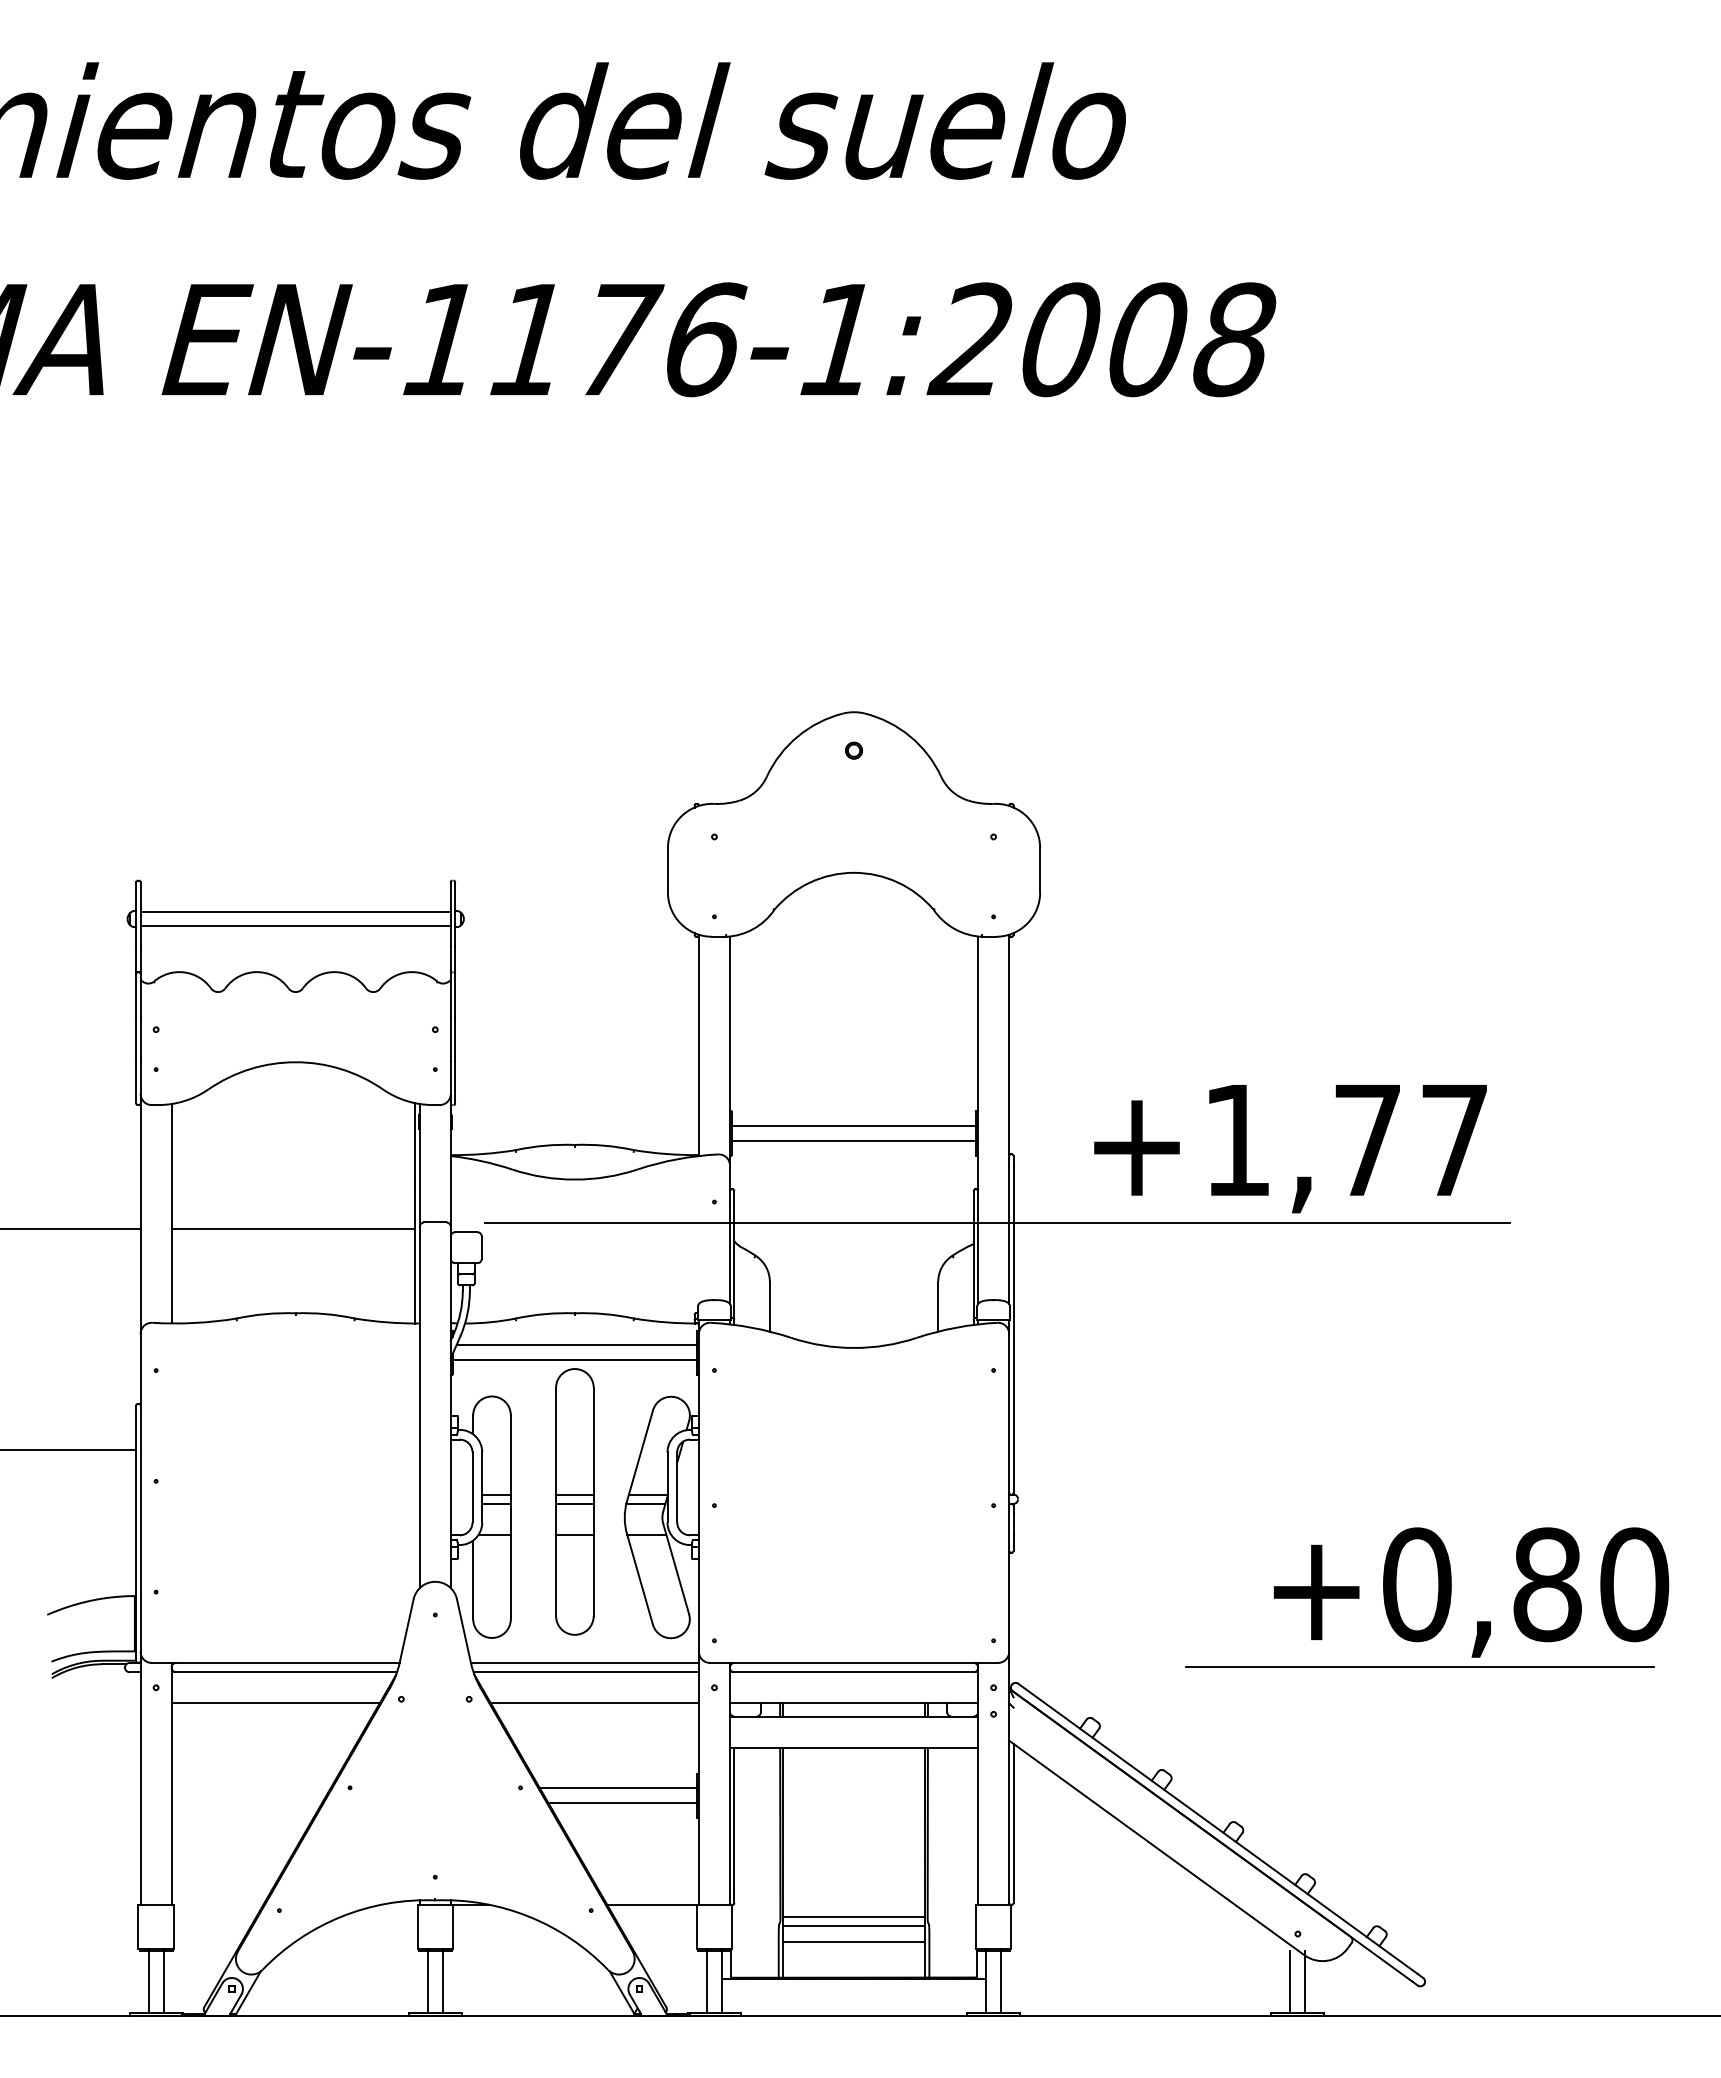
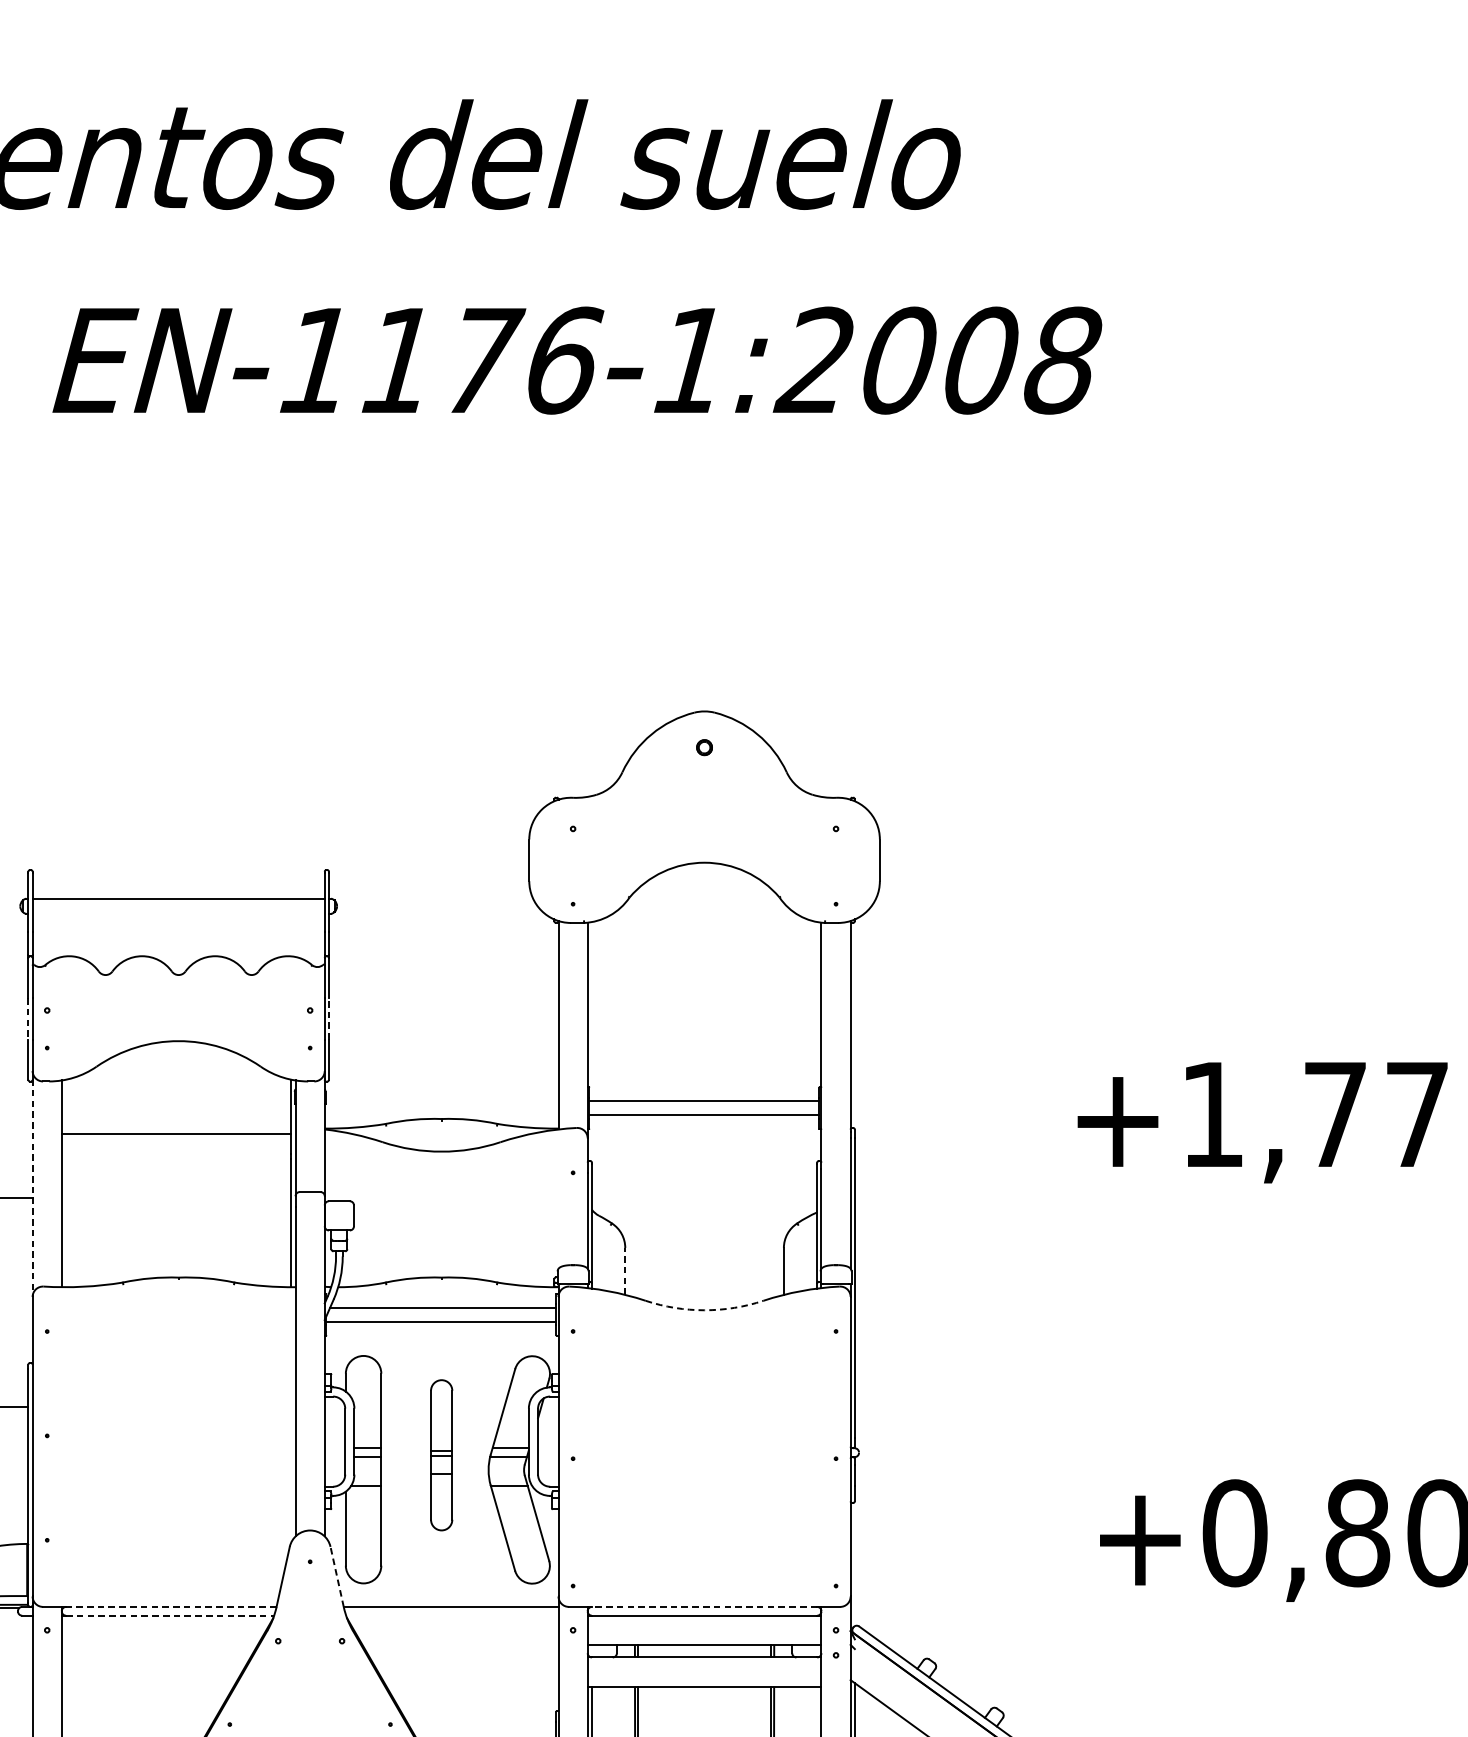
line: (295, 926) -> (178, 913), removed
line: (455, 1038) -> (329, 1018), solid -> dashed
line: (136, 1039) -> (28, 1019), solid -> dashed
text: (1290, 1149) -> (1262, 1123), moved
line: (140, 1218) -> (32, 1188), solid -> dashed
line: (997, 1222) -> (839, 1192), removed
line: (293, 1228) -> (176, 1133), moved
line: (769, 1306) -> (624, 1271), solid -> dashed
arc: (854, 1347) -> (705, 1309), solid -> dashed
part: (574, 1501) -> (441, 1454), size x0.6
line: (463, 1631) -> (336, 1577), solid -> dashed
line: (287, 1662) -> (170, 1606), solid -> dashed
line: (854, 1662) -> (705, 1606), solid -> dashed
line: (1420, 1667) -> (1238, 1611), removed
line: (286, 1672) -> (170, 1615), solid -> dashed
line: (585, 1672) -> (451, 1615), removed
line: (275, 1703) -> (159, 1645), removed
line: (594, 1703) -> (460, 1645), removed
line: (617, 1788) -> (481, 1725), removed

